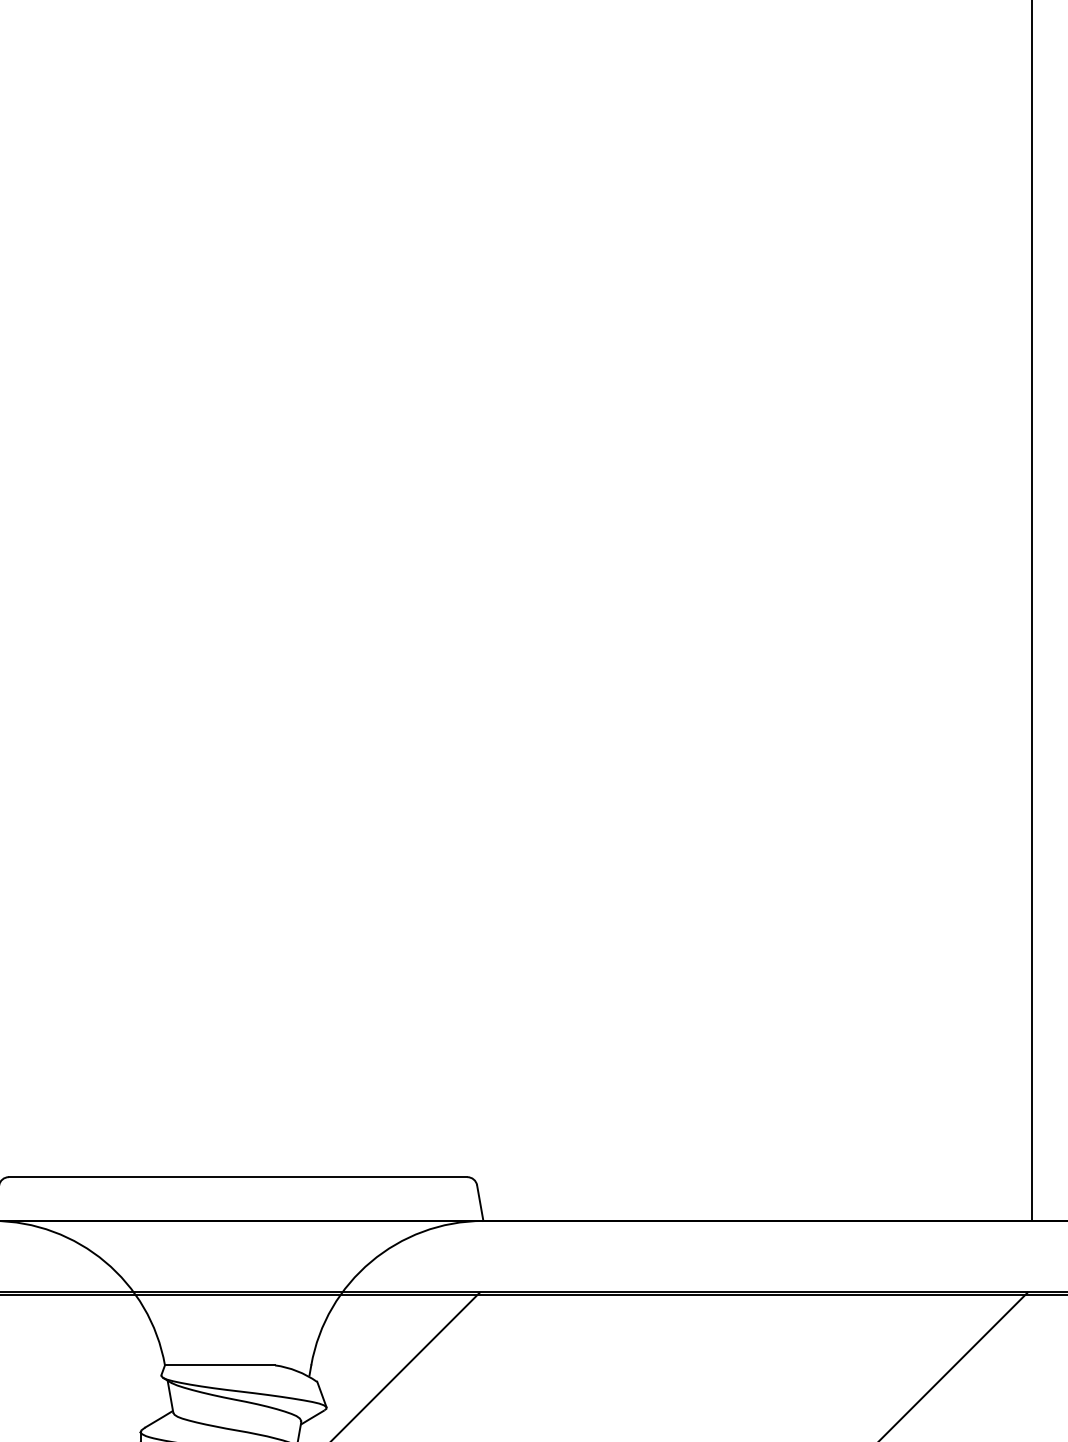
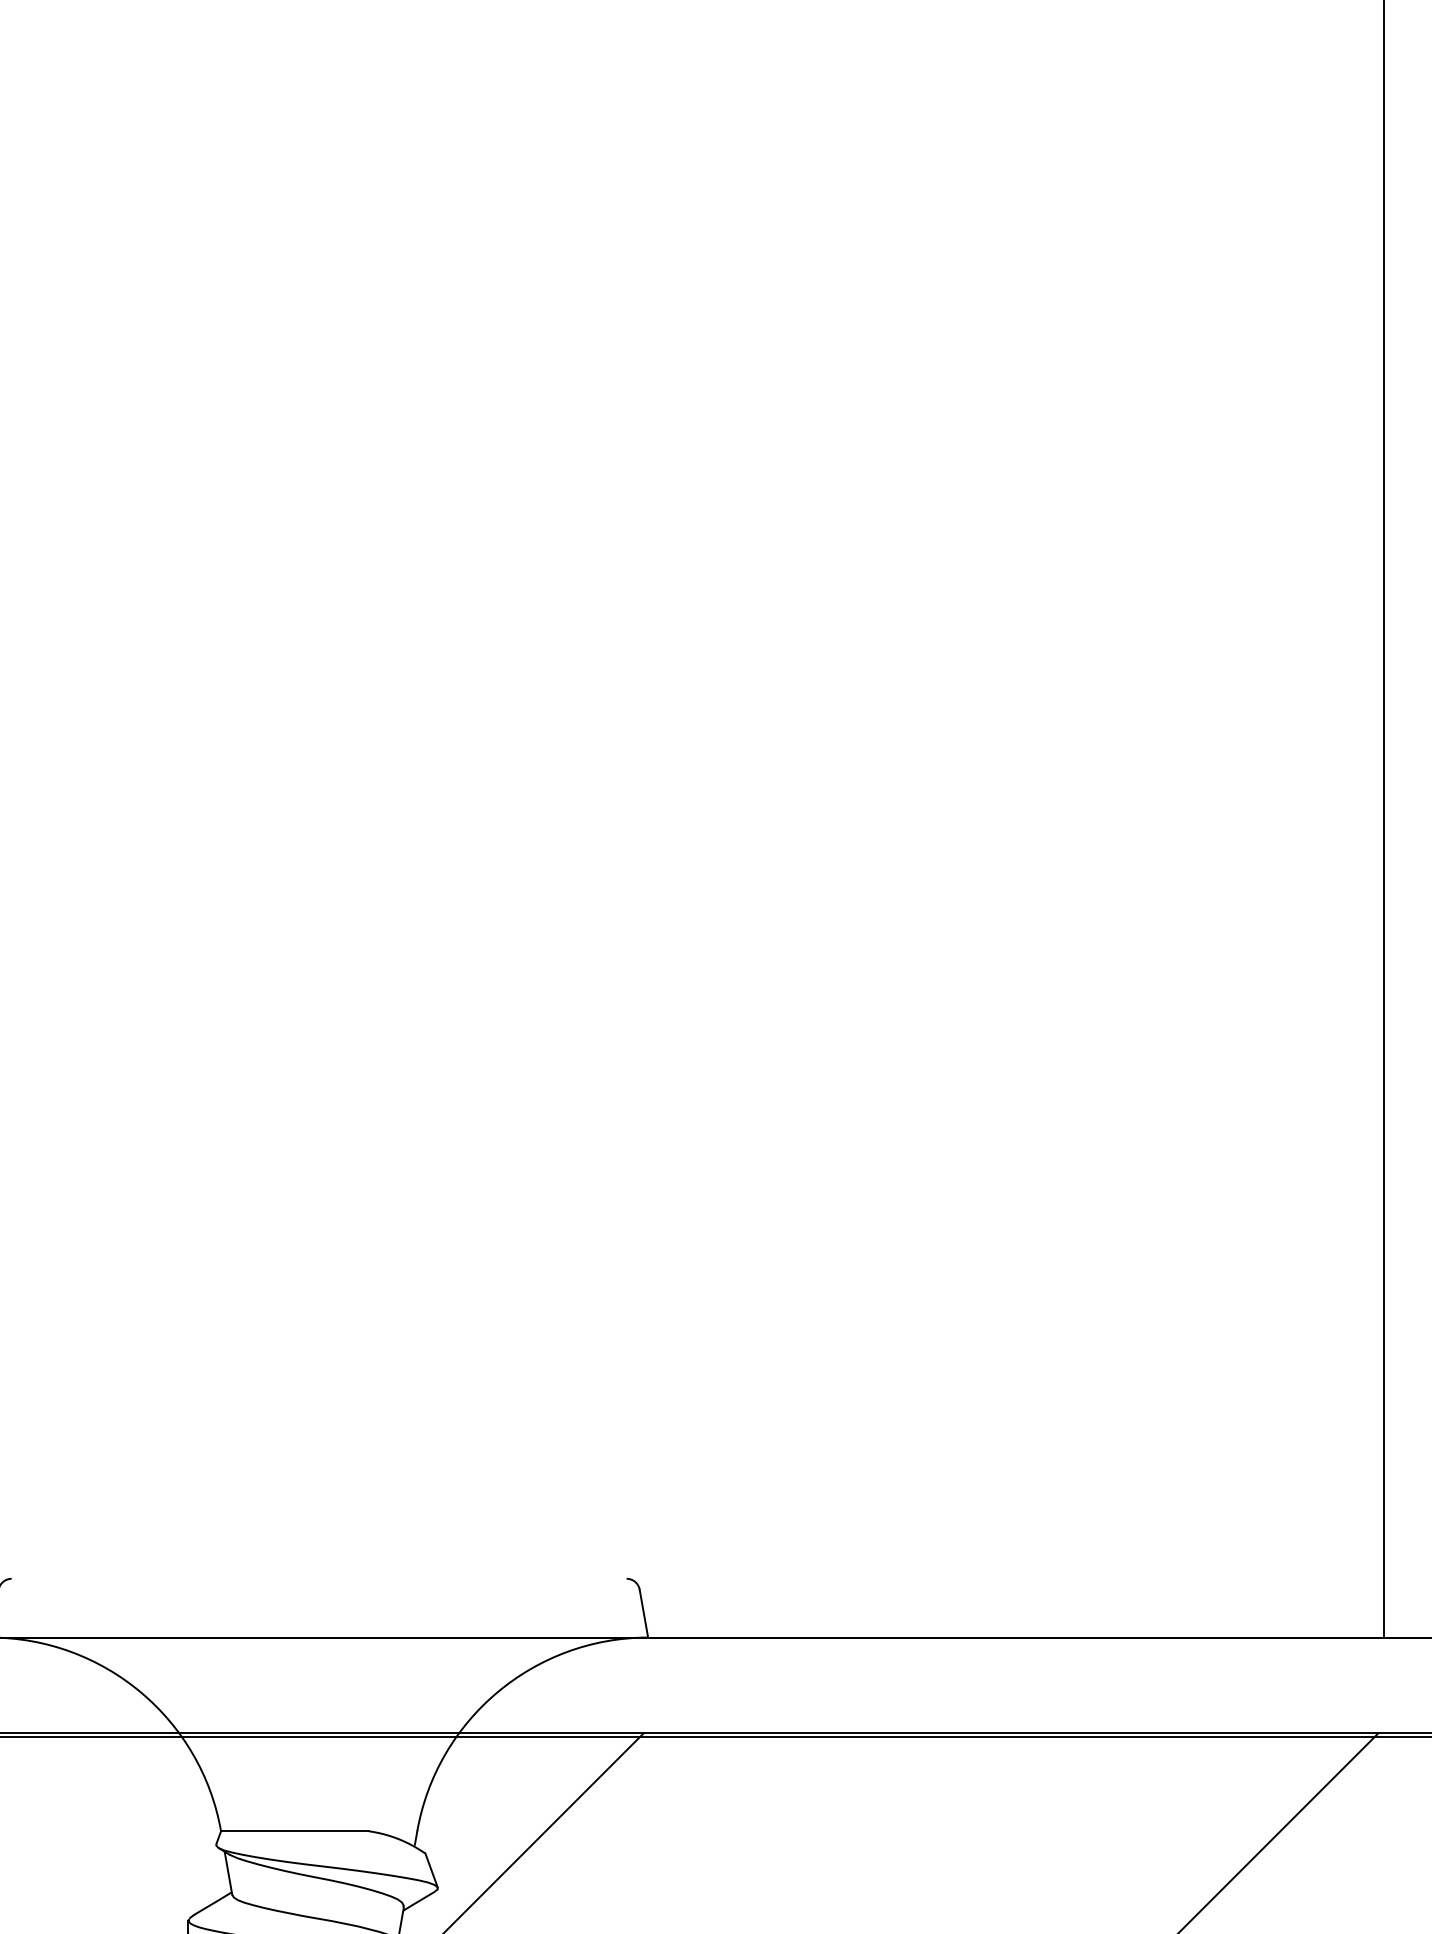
line: (237, 1176) -> (318, 1578), removed

